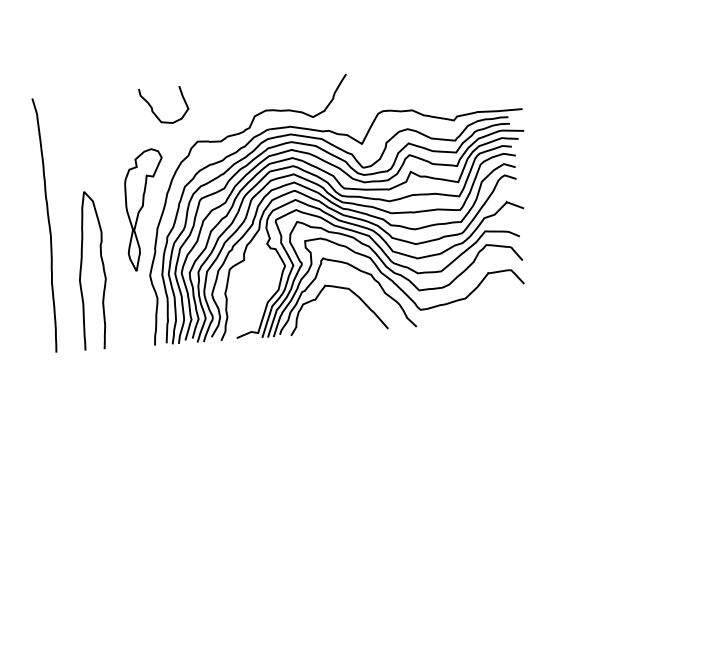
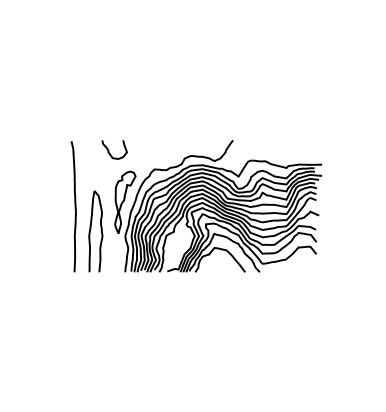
curve: (154, 107) -> (109, 150), moved

